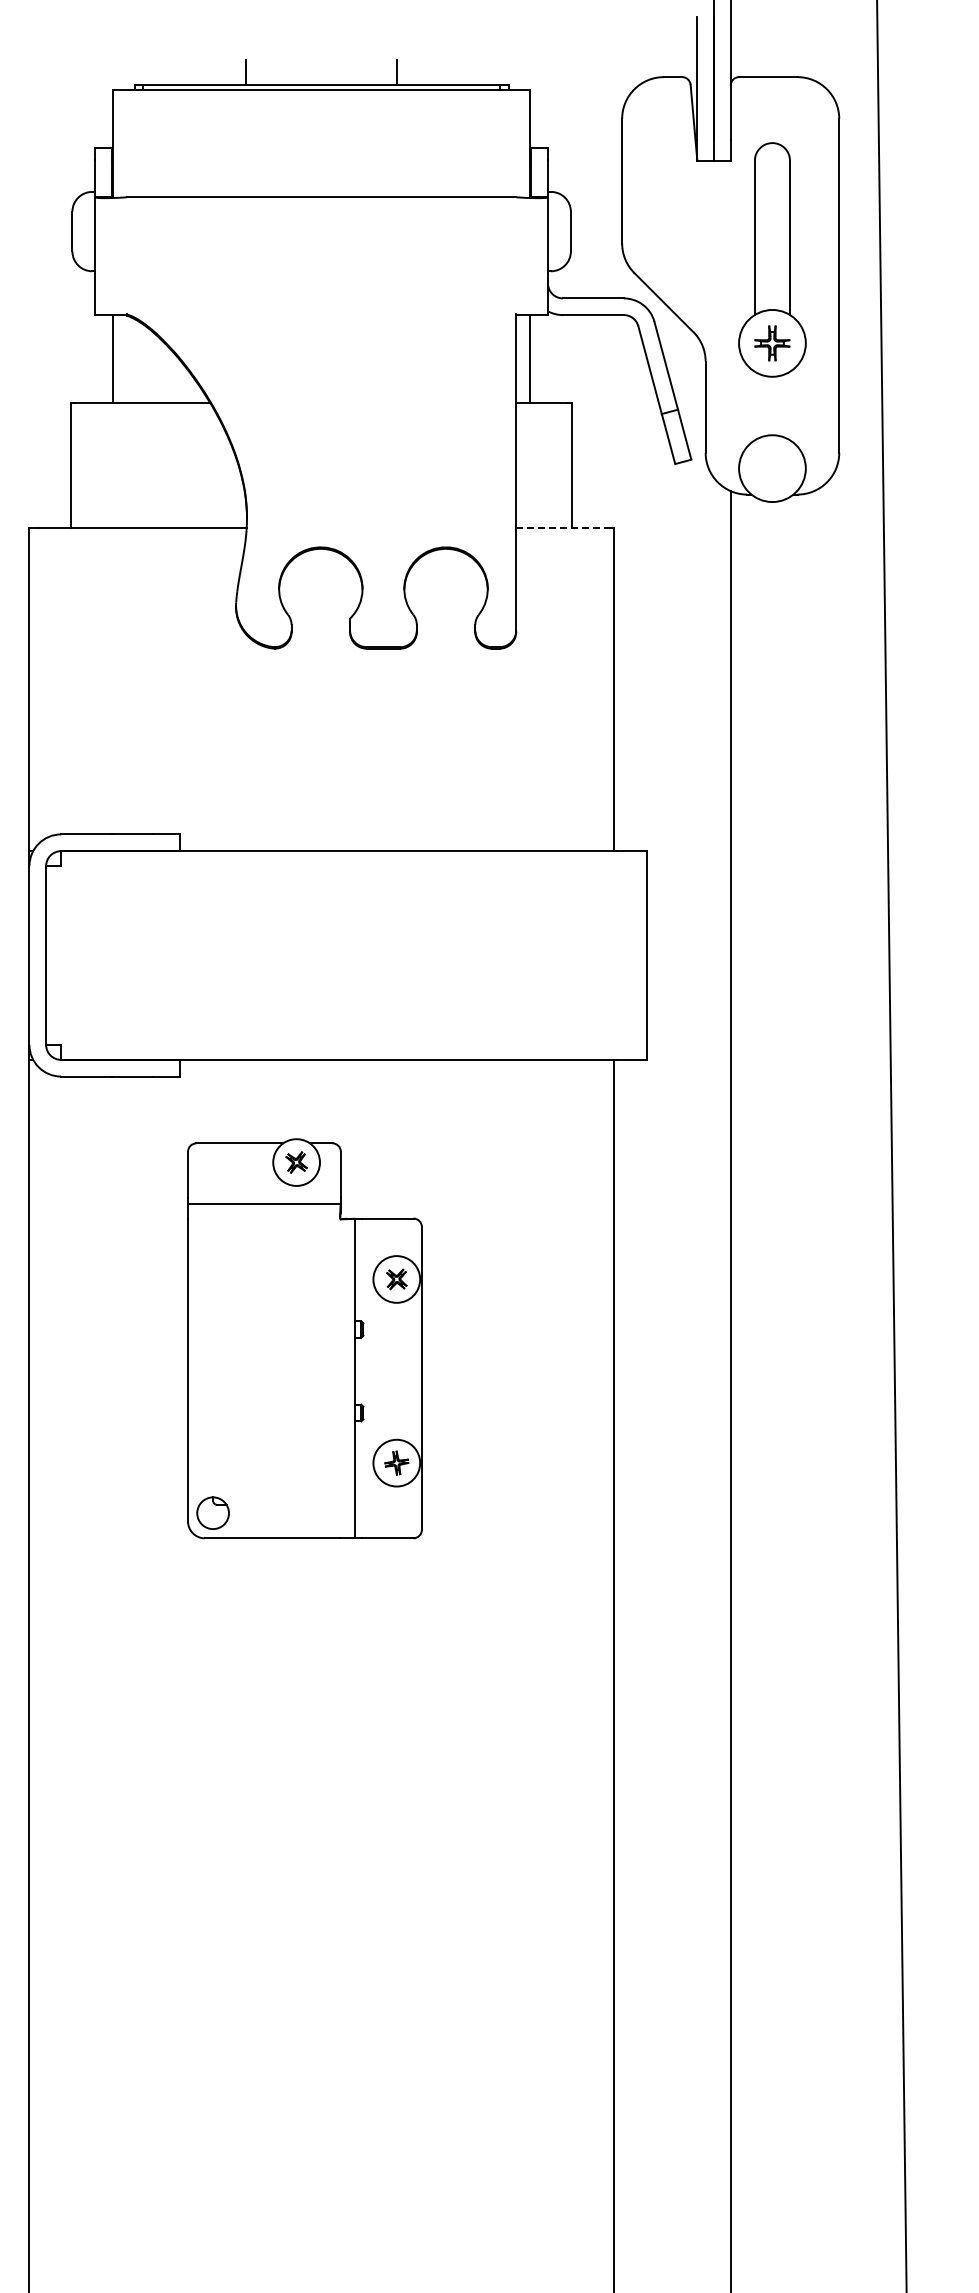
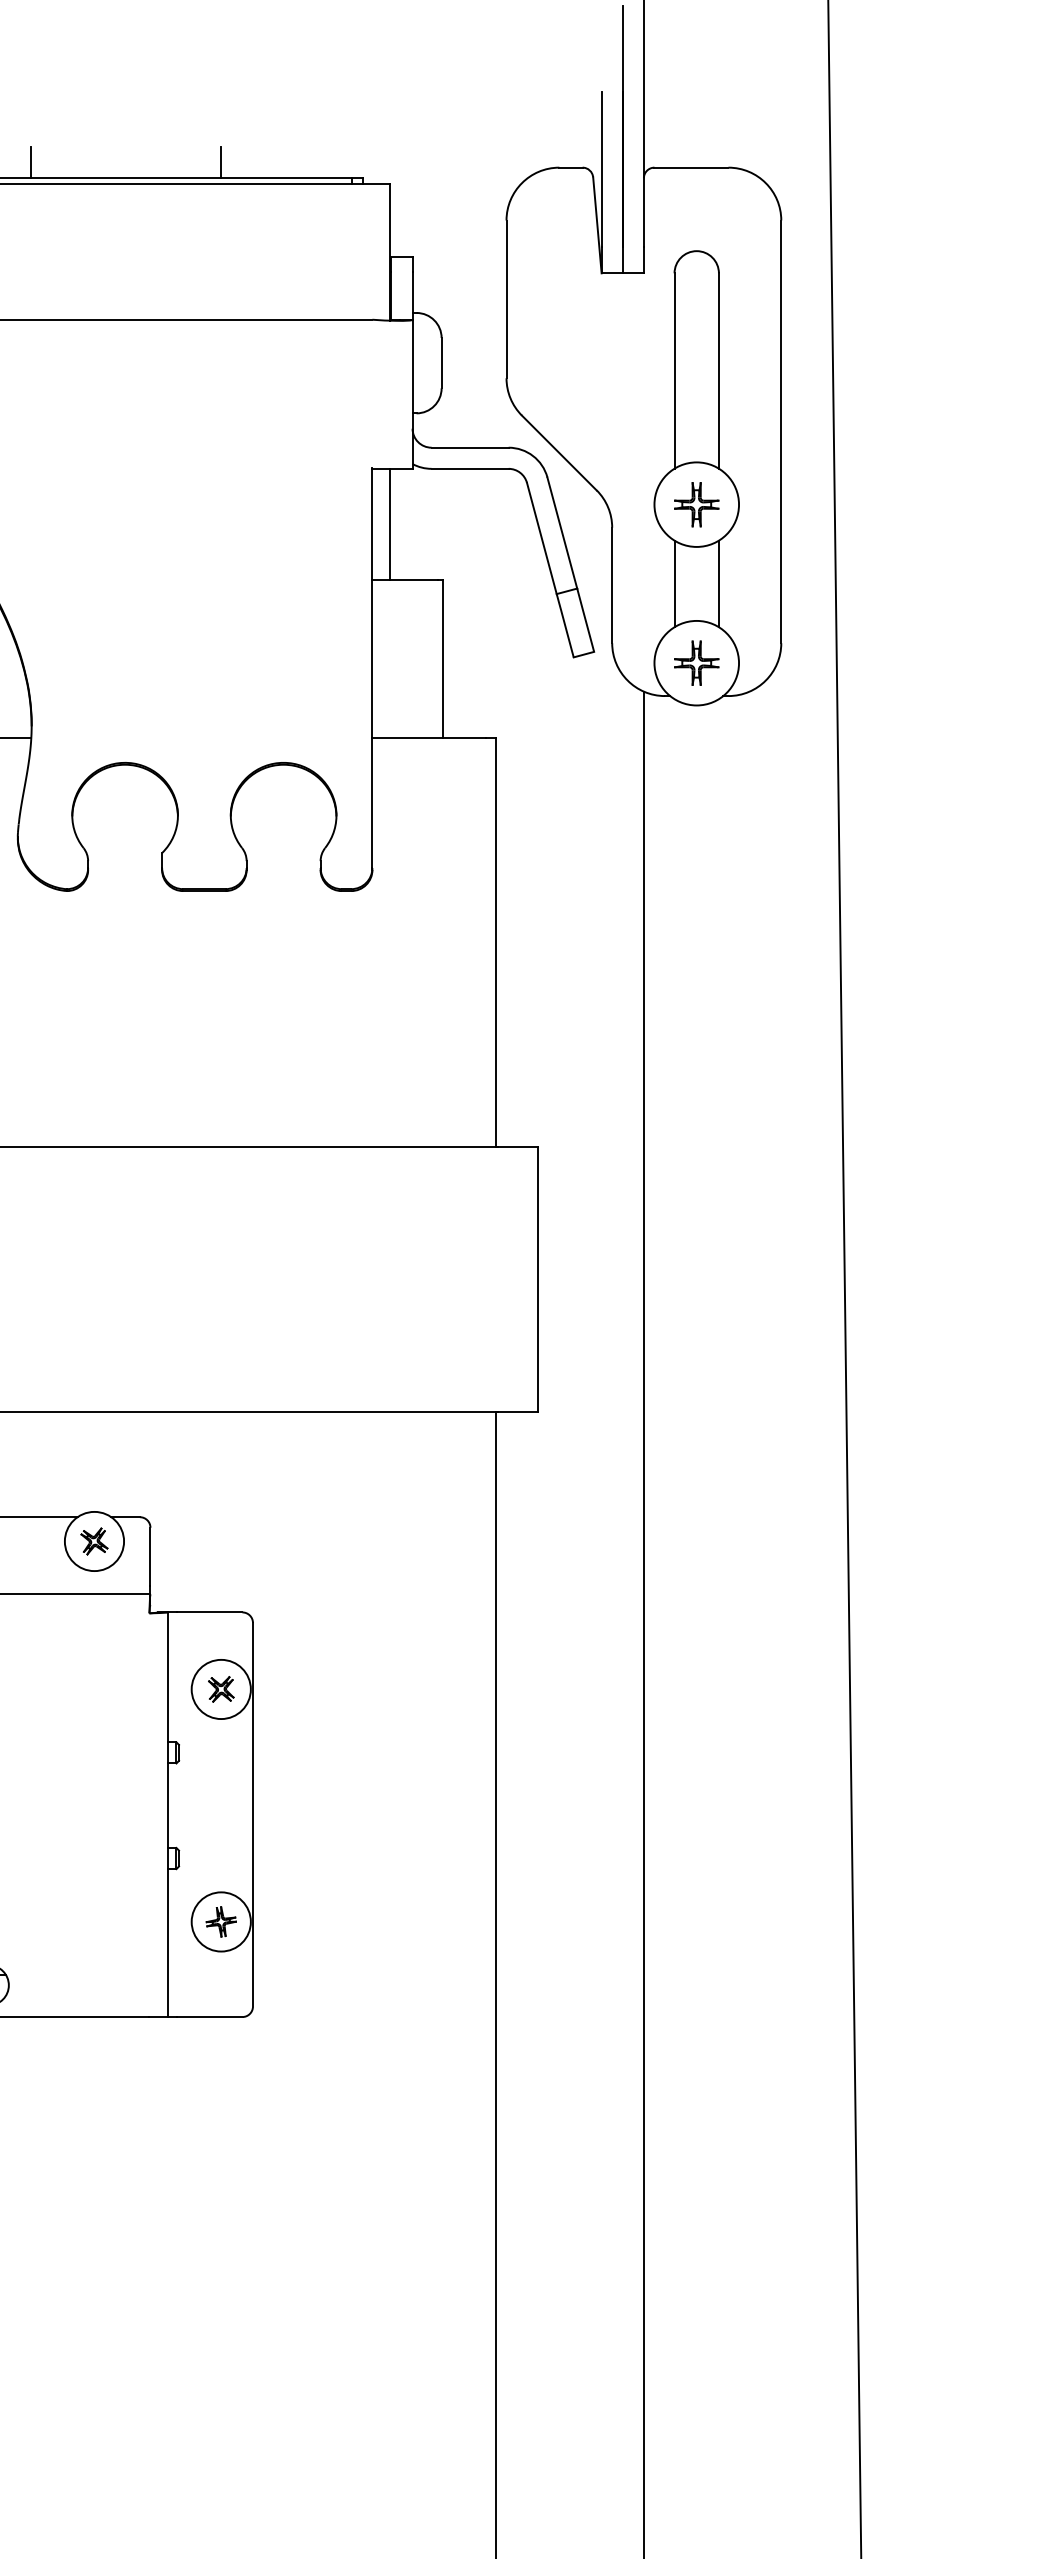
line: (754, 405) -> (674, 583), added
line: (789, 405) -> (718, 583), added
part: (772, 468) -> (696, 663), added
line: (560, 528) -> (428, 738), dashed -> solid

